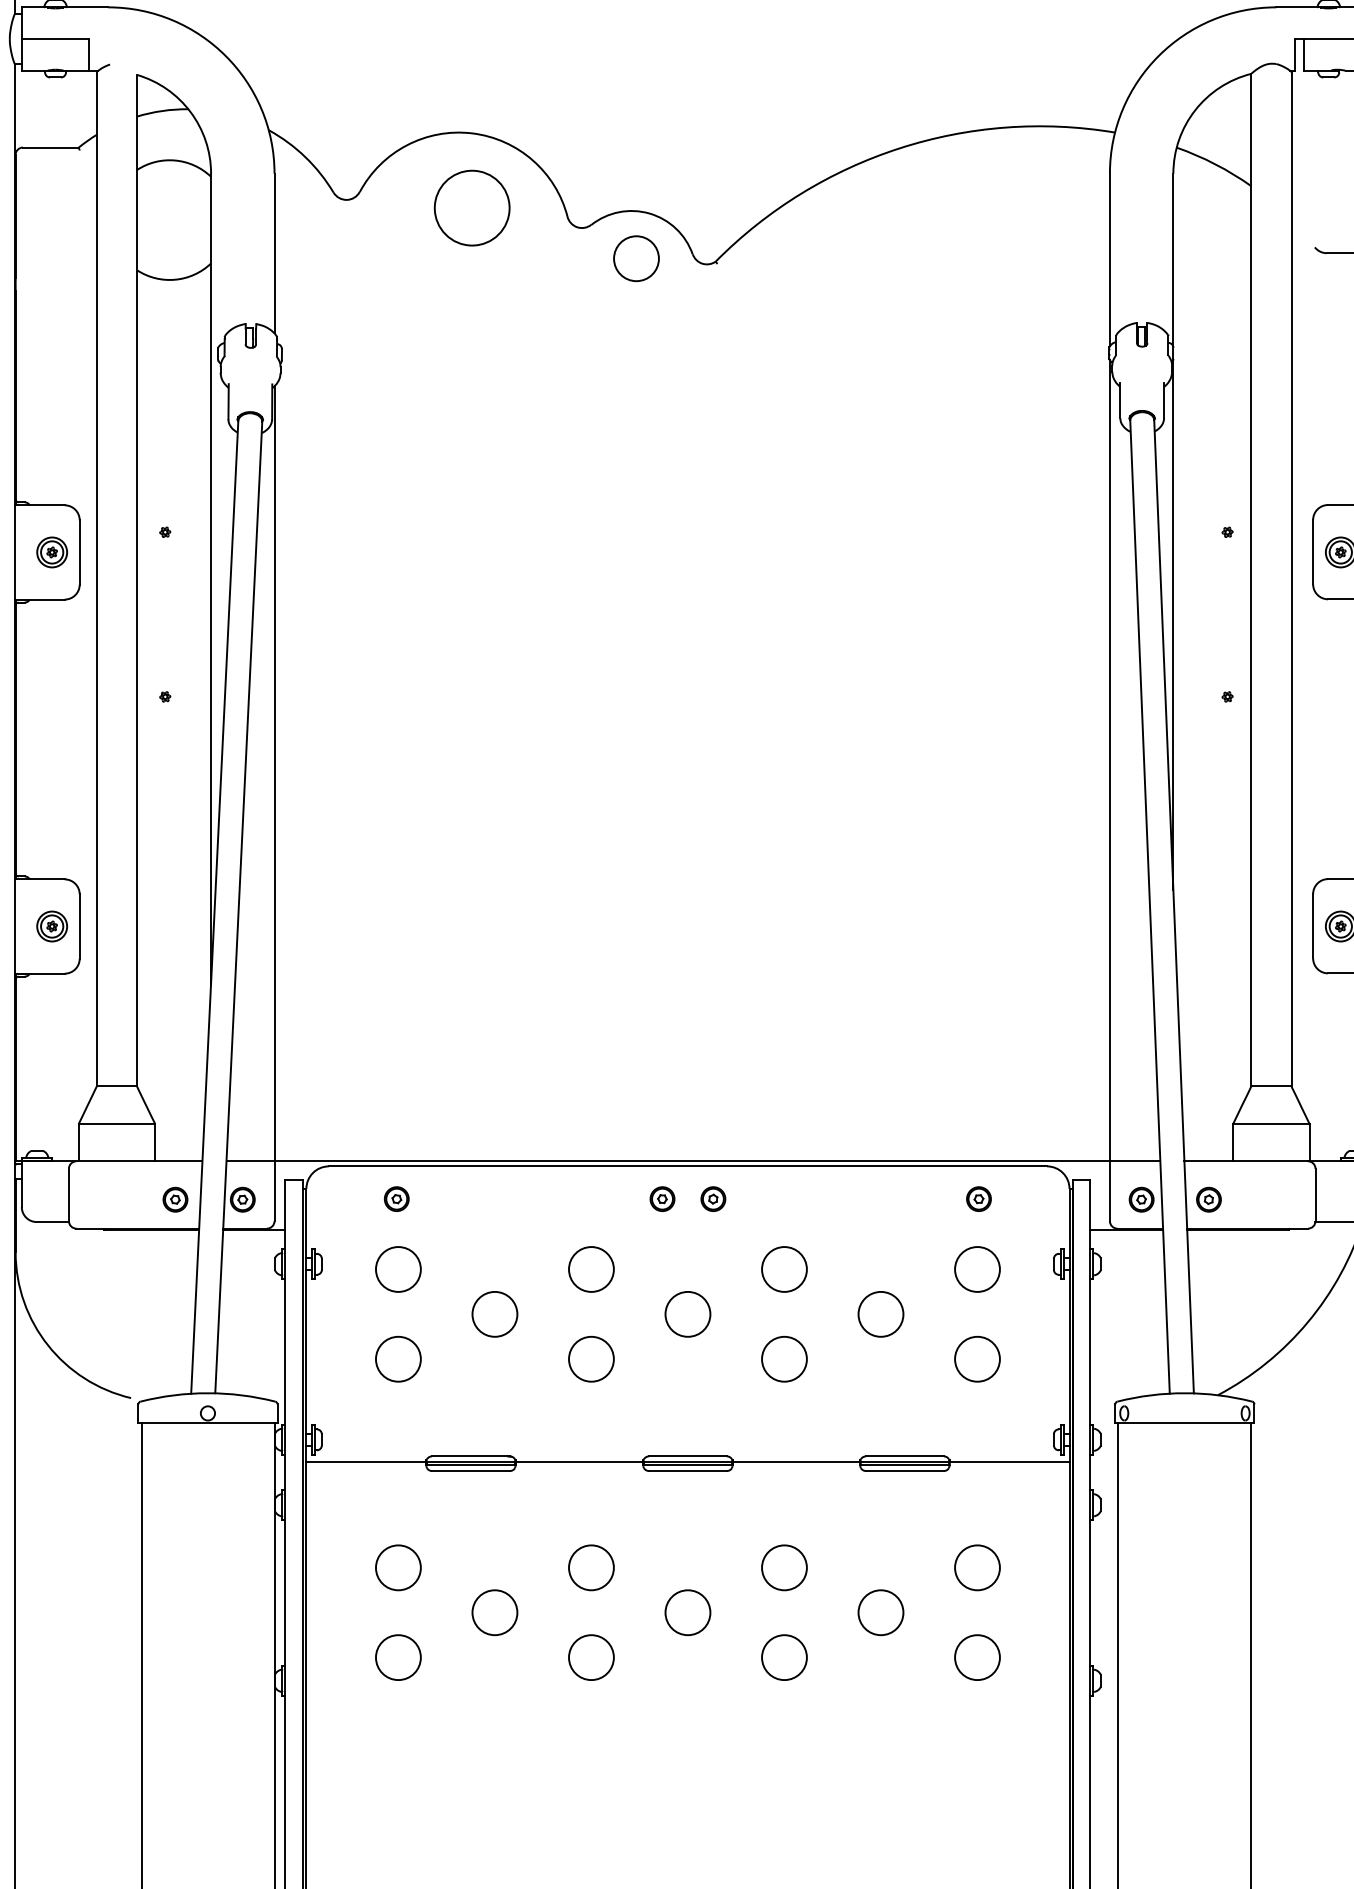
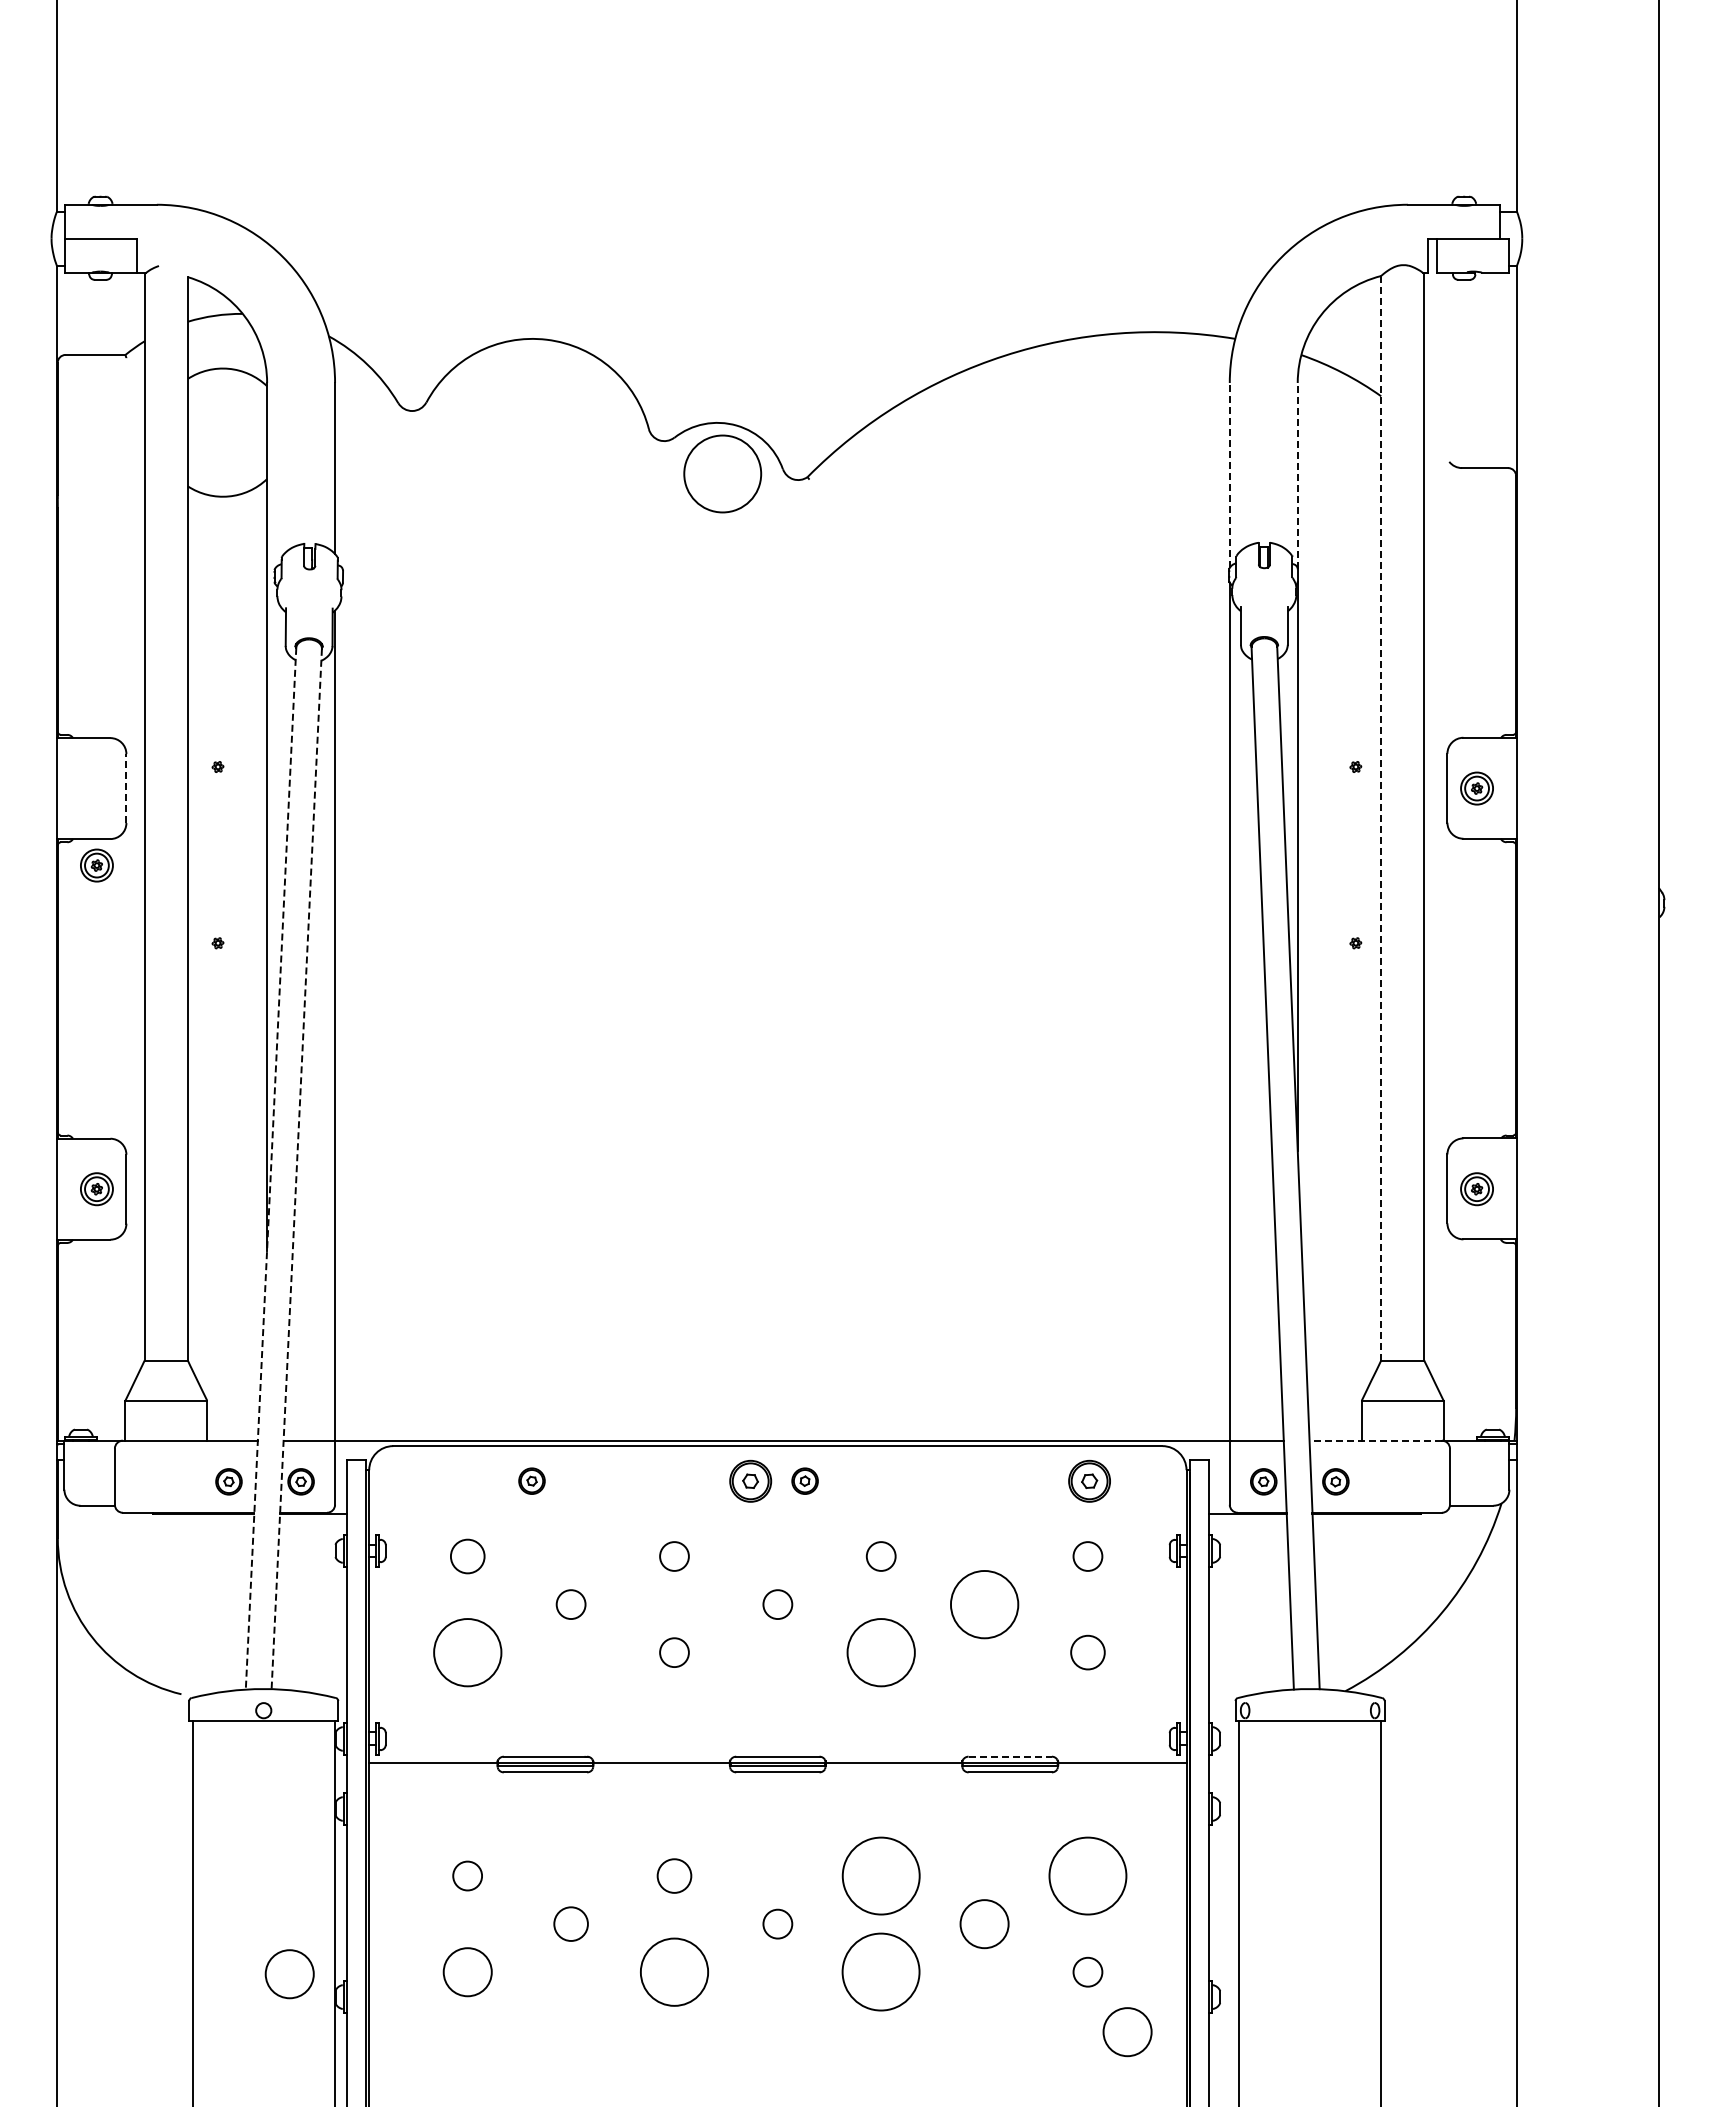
circle: (471, 207) -> (546, 419), removed
circle: (636, 258) -> (722, 473), size x1.6
line: (1109, 259) -> (1229, 474), solid -> dashed
line: (1173, 260) -> (1297, 475), solid -> dashed
part: (51, 552) -> (96, 865), moved
line: (79, 552) -> (126, 788), solid -> dashed
line: (1251, 579) -> (1381, 817), solid -> dashed
line: (238, 907) -> (296, 1168), solid -> dashed
line: (215, 908) -> (271, 1169), solid -> dashed
line: (1245, 1161) -> (1375, 1440), solid -> dashed
part: (396, 1198) -> (531, 1480), moved
part: (662, 1198) -> (750, 1480), size x1.6
part: (978, 1198) -> (1089, 1480), size x1.6
circle: (398, 1269) -> (467, 1556), size x0.7
circle: (591, 1269) -> (674, 1556), size x0.6
circle: (784, 1269) -> (881, 1556), size x0.6
circle: (977, 1269) -> (1087, 1556), size x0.6
circle: (495, 1314) -> (571, 1604), size x0.6
circle: (687, 1314) -> (777, 1604), size x0.6
circle: (880, 1314) -> (984, 1604), size x1.4
circle: (398, 1359) -> (467, 1652), size x1.4
circle: (591, 1359) -> (674, 1652), size x0.6
circle: (784, 1359) -> (881, 1652), size x1.4
circle: (977, 1359) -> (1087, 1652), size x0.7
line: (905, 1456) -> (1010, 1756), solid -> dashed
circle: (398, 1567) -> (467, 1875), size x0.6
circle: (591, 1568) -> (674, 1876), size x0.7
circle: (784, 1568) -> (881, 1876), size x1.6
circle: (977, 1568) -> (1087, 1876), size x1.6
circle: (495, 1613) -> (571, 1924), size x0.7
circle: (687, 1613) -> (777, 1924), size x0.6
circle: (591, 1657) -> (674, 1972), size x1.4
circle: (784, 1657) -> (881, 1972), size x1.6
circle: (977, 1657) -> (1087, 1972), size x0.6
circle: (231, 1659) -> (289, 1974), added
circle: (1014, 1713) -> (1127, 2032), added

